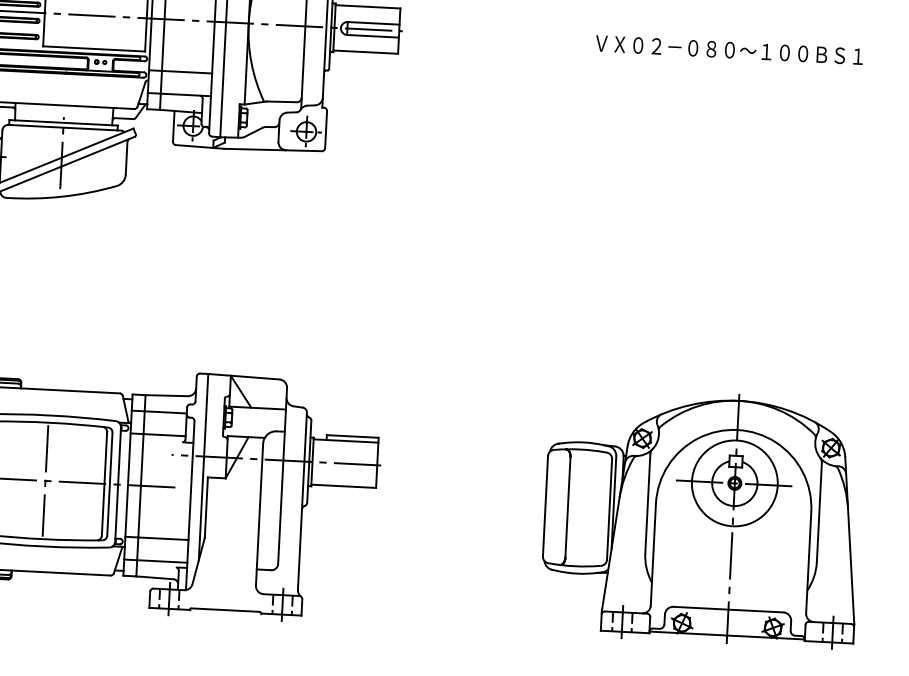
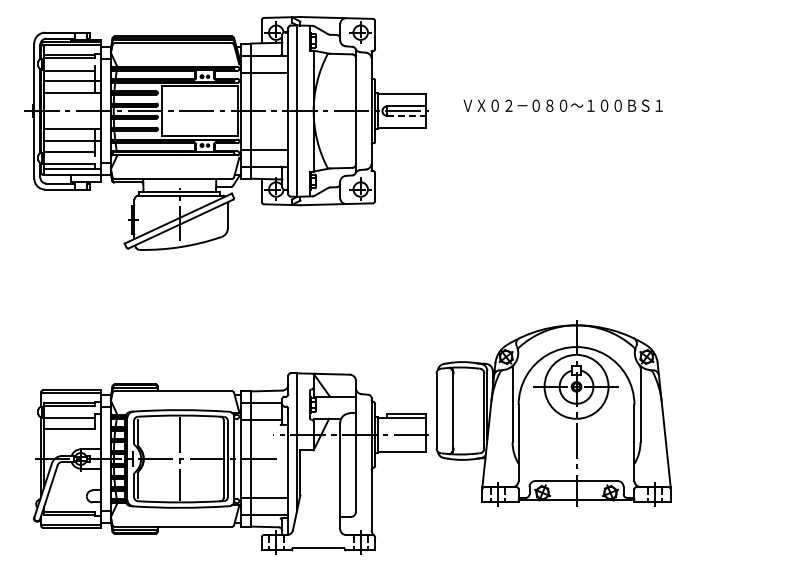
line: (374, 35) -> (407, 115), solid -> dashed
text: (728, 49) -> (562, 105), moved
part: (702, 517) -> (553, 413), moved

